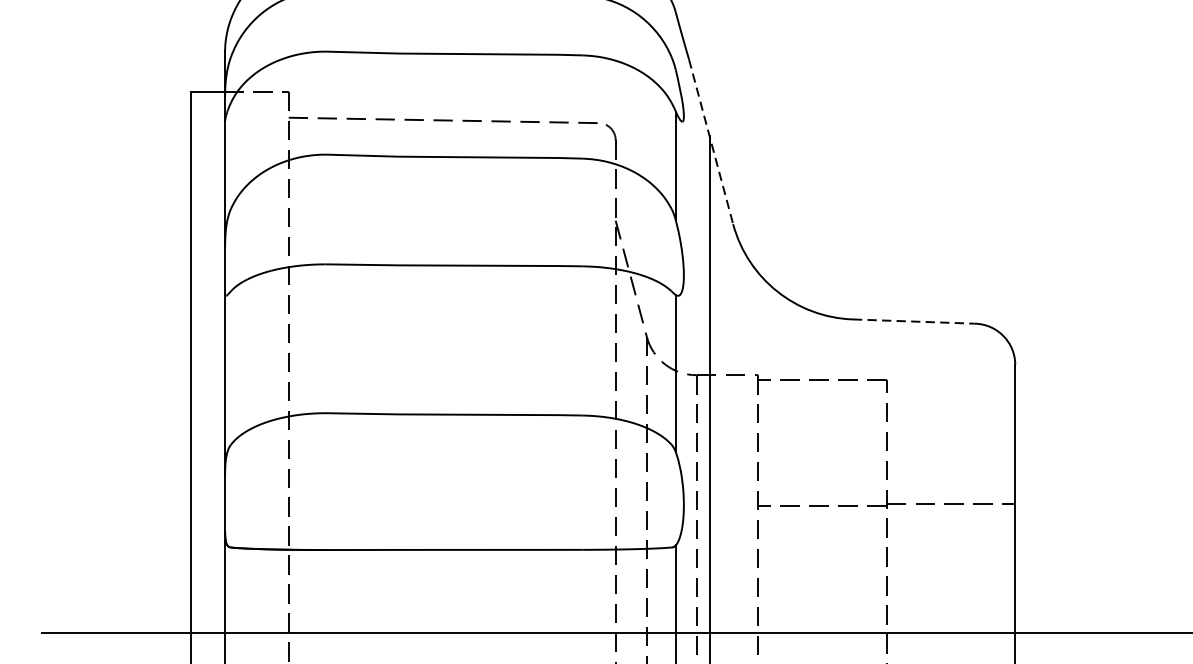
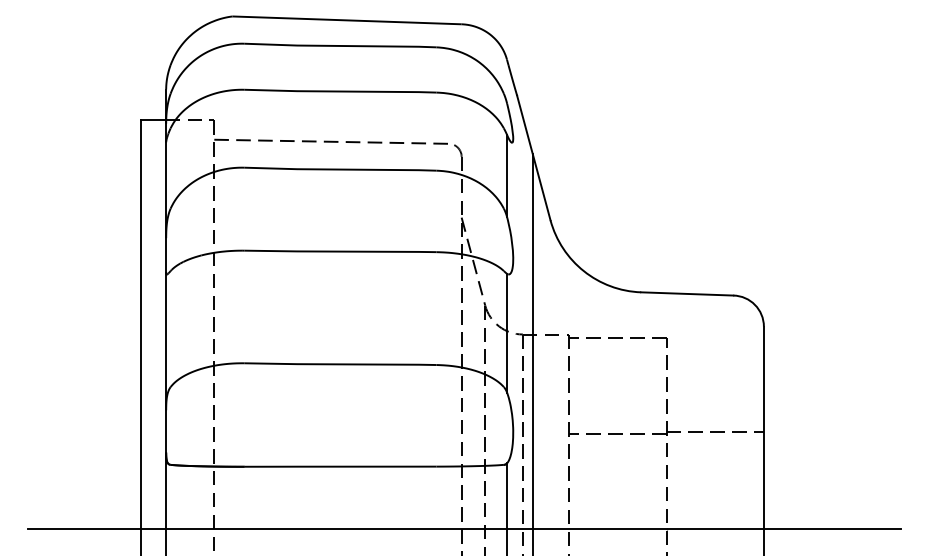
line: (710, 142) -> (533, 158), dashed -> solid
line: (914, 320) -> (687, 293), dashed -> solid

